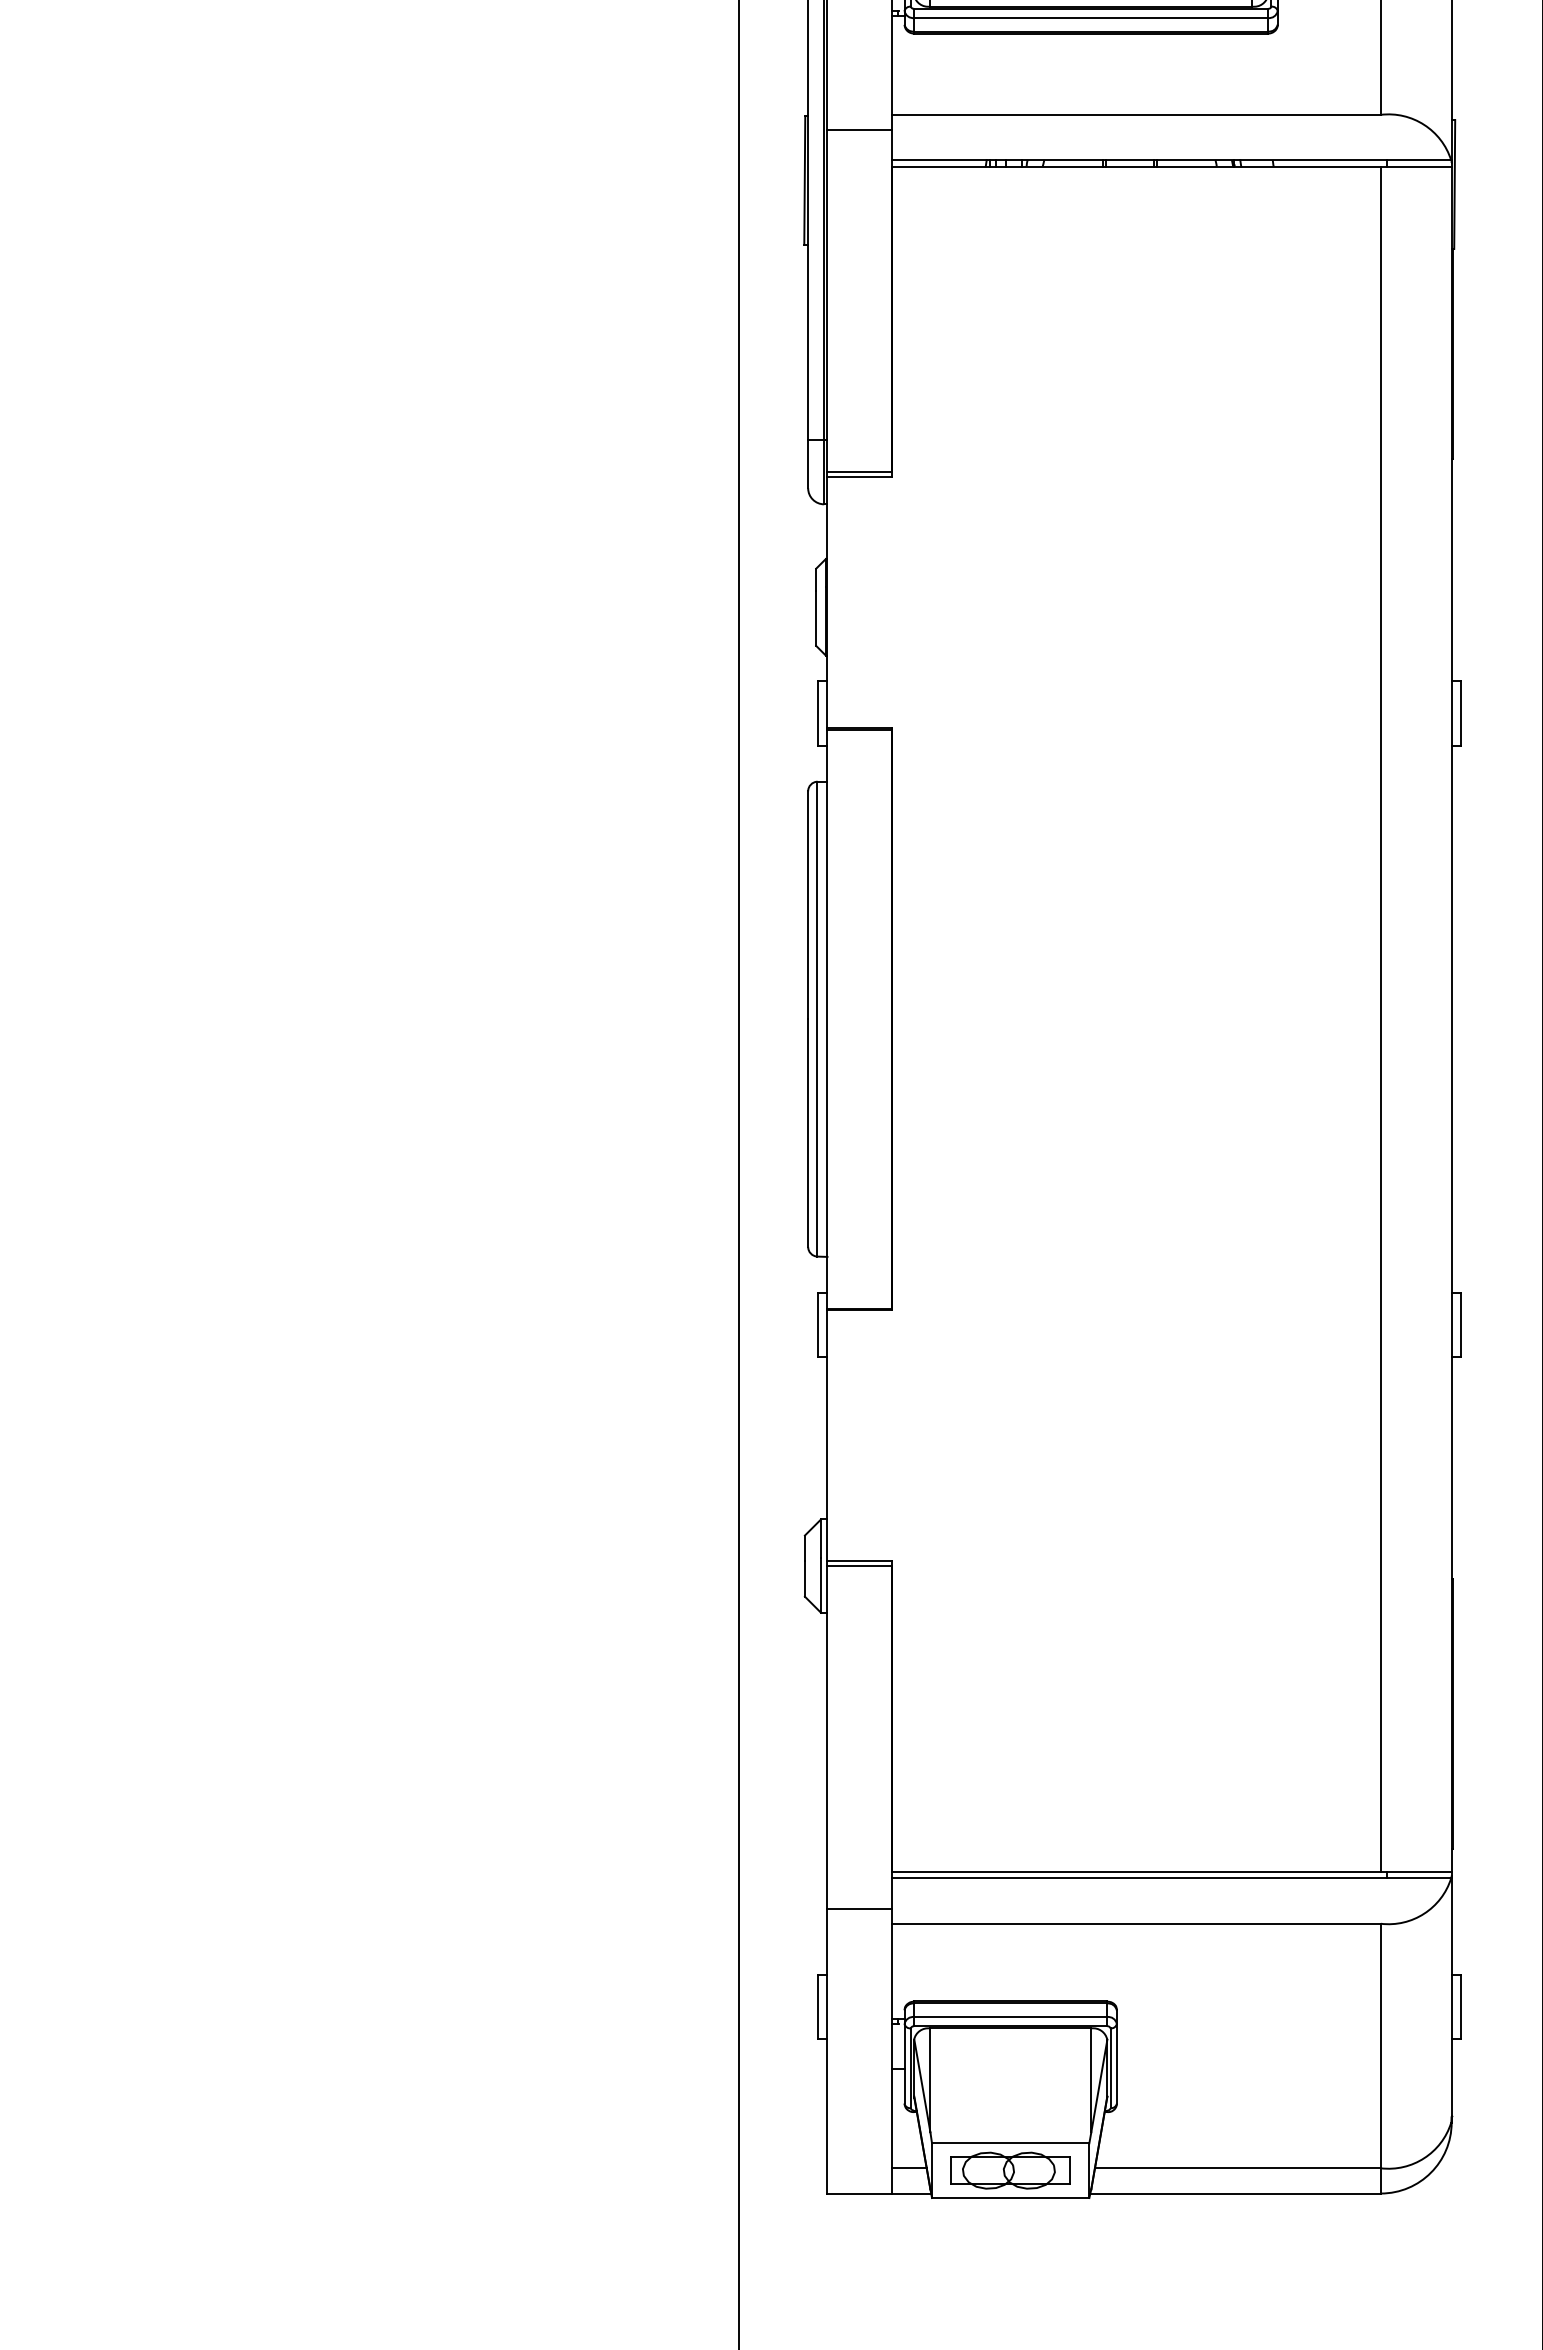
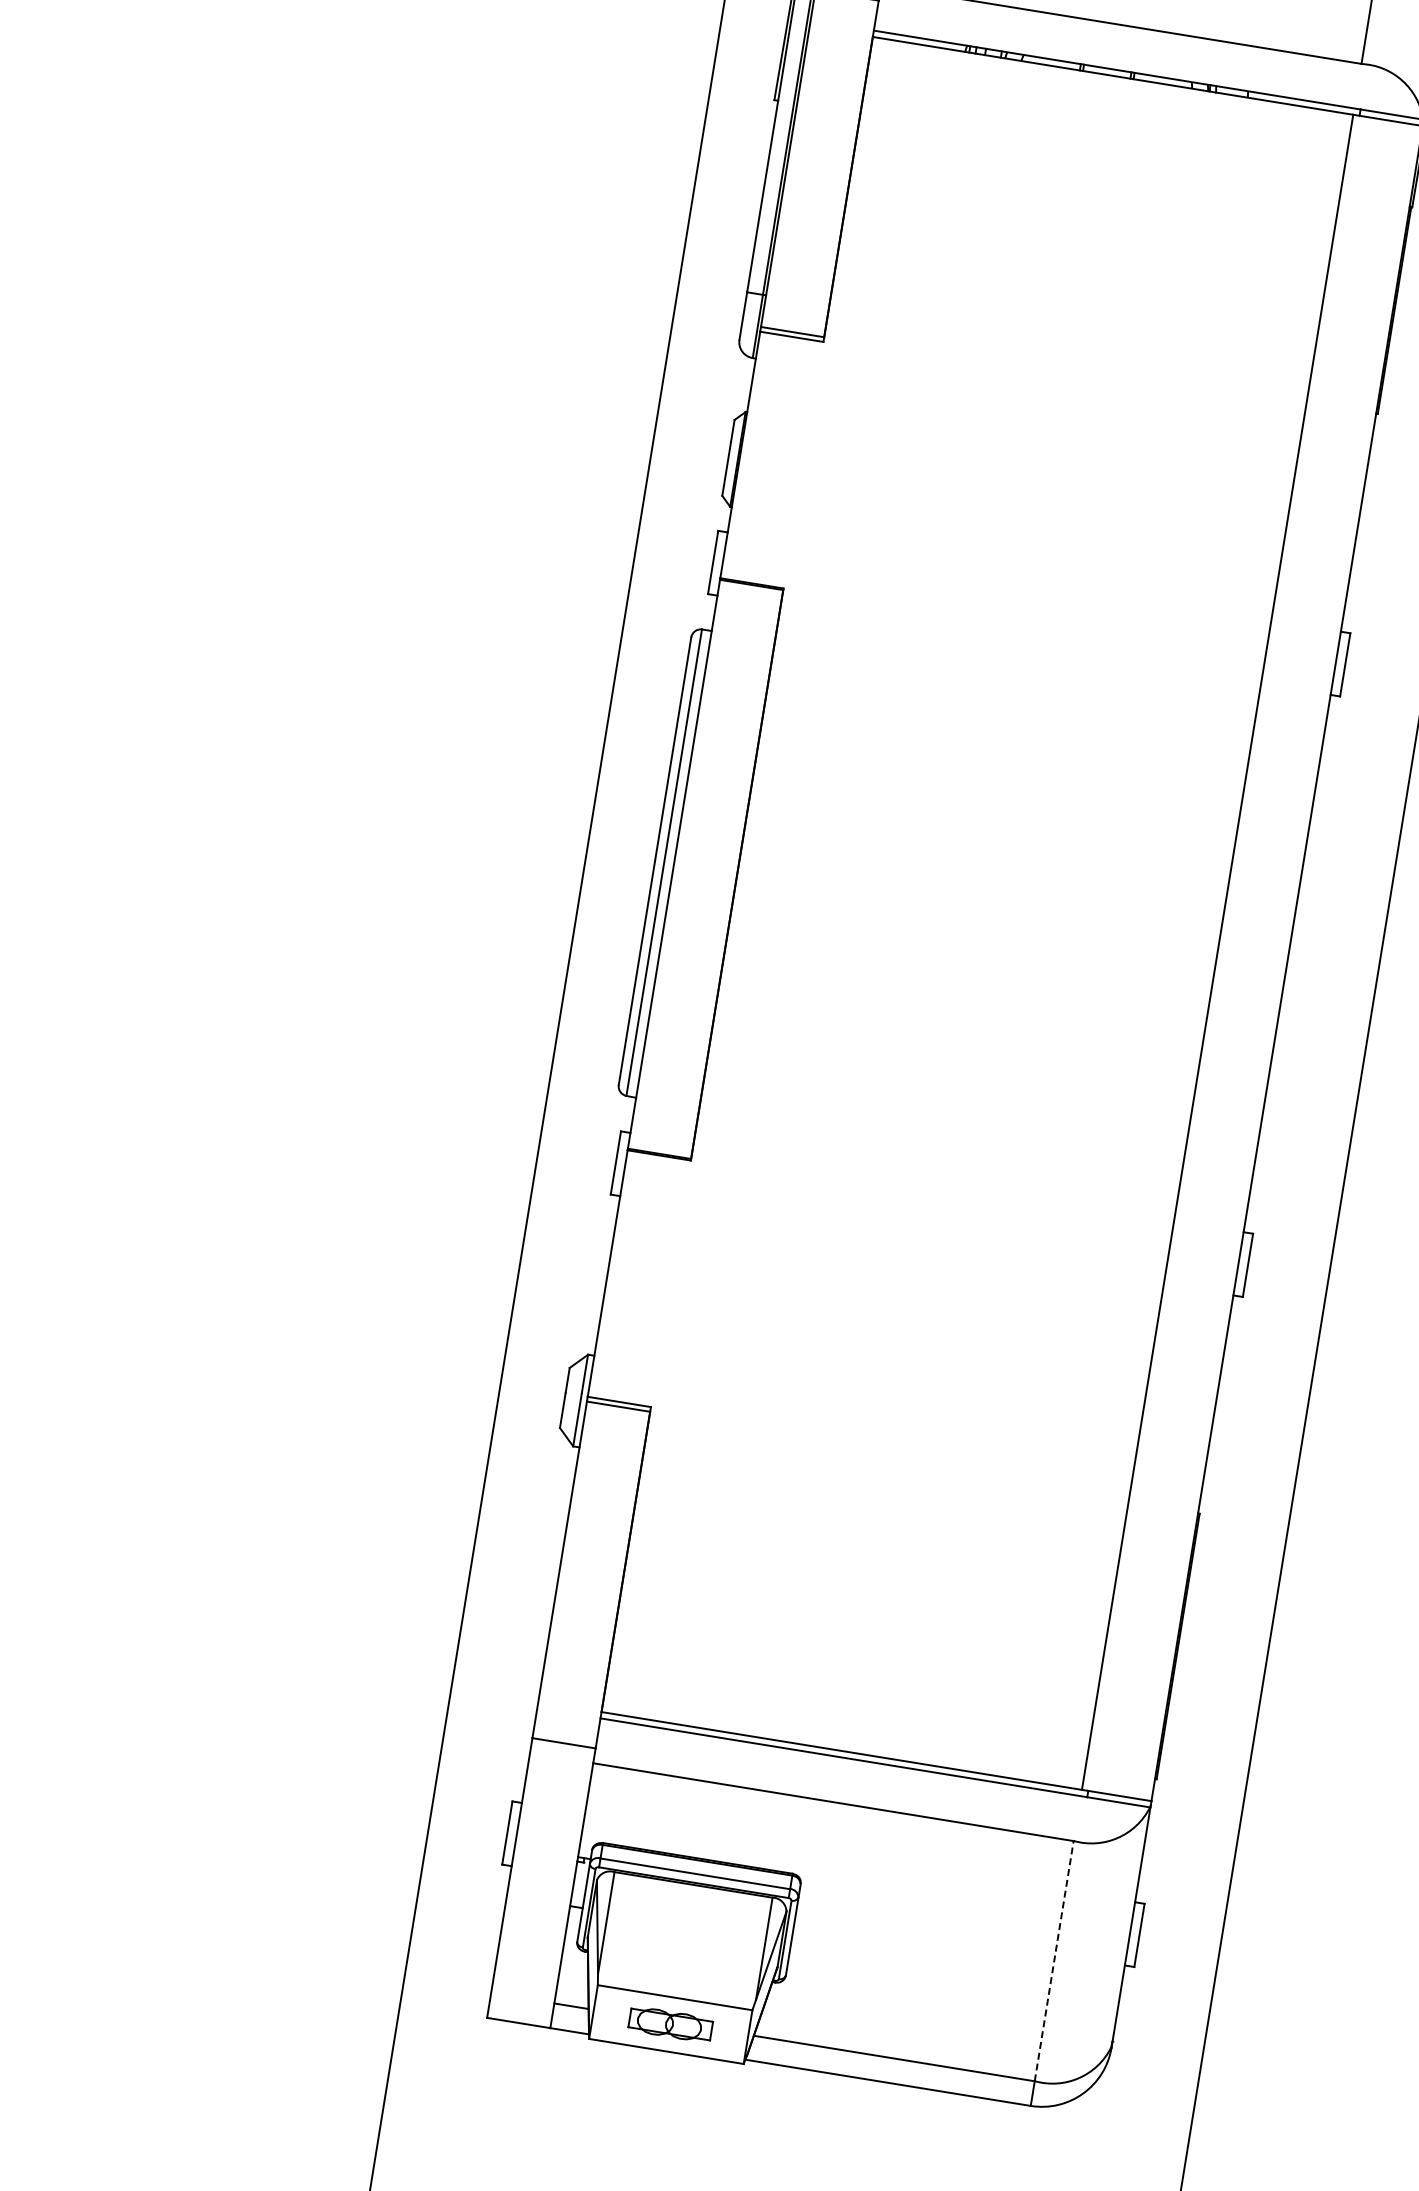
line: (1380, 2045) -> (1053, 1960), solid -> dashed
part: (1010, 2170) -> (670, 2024), size x0.7

